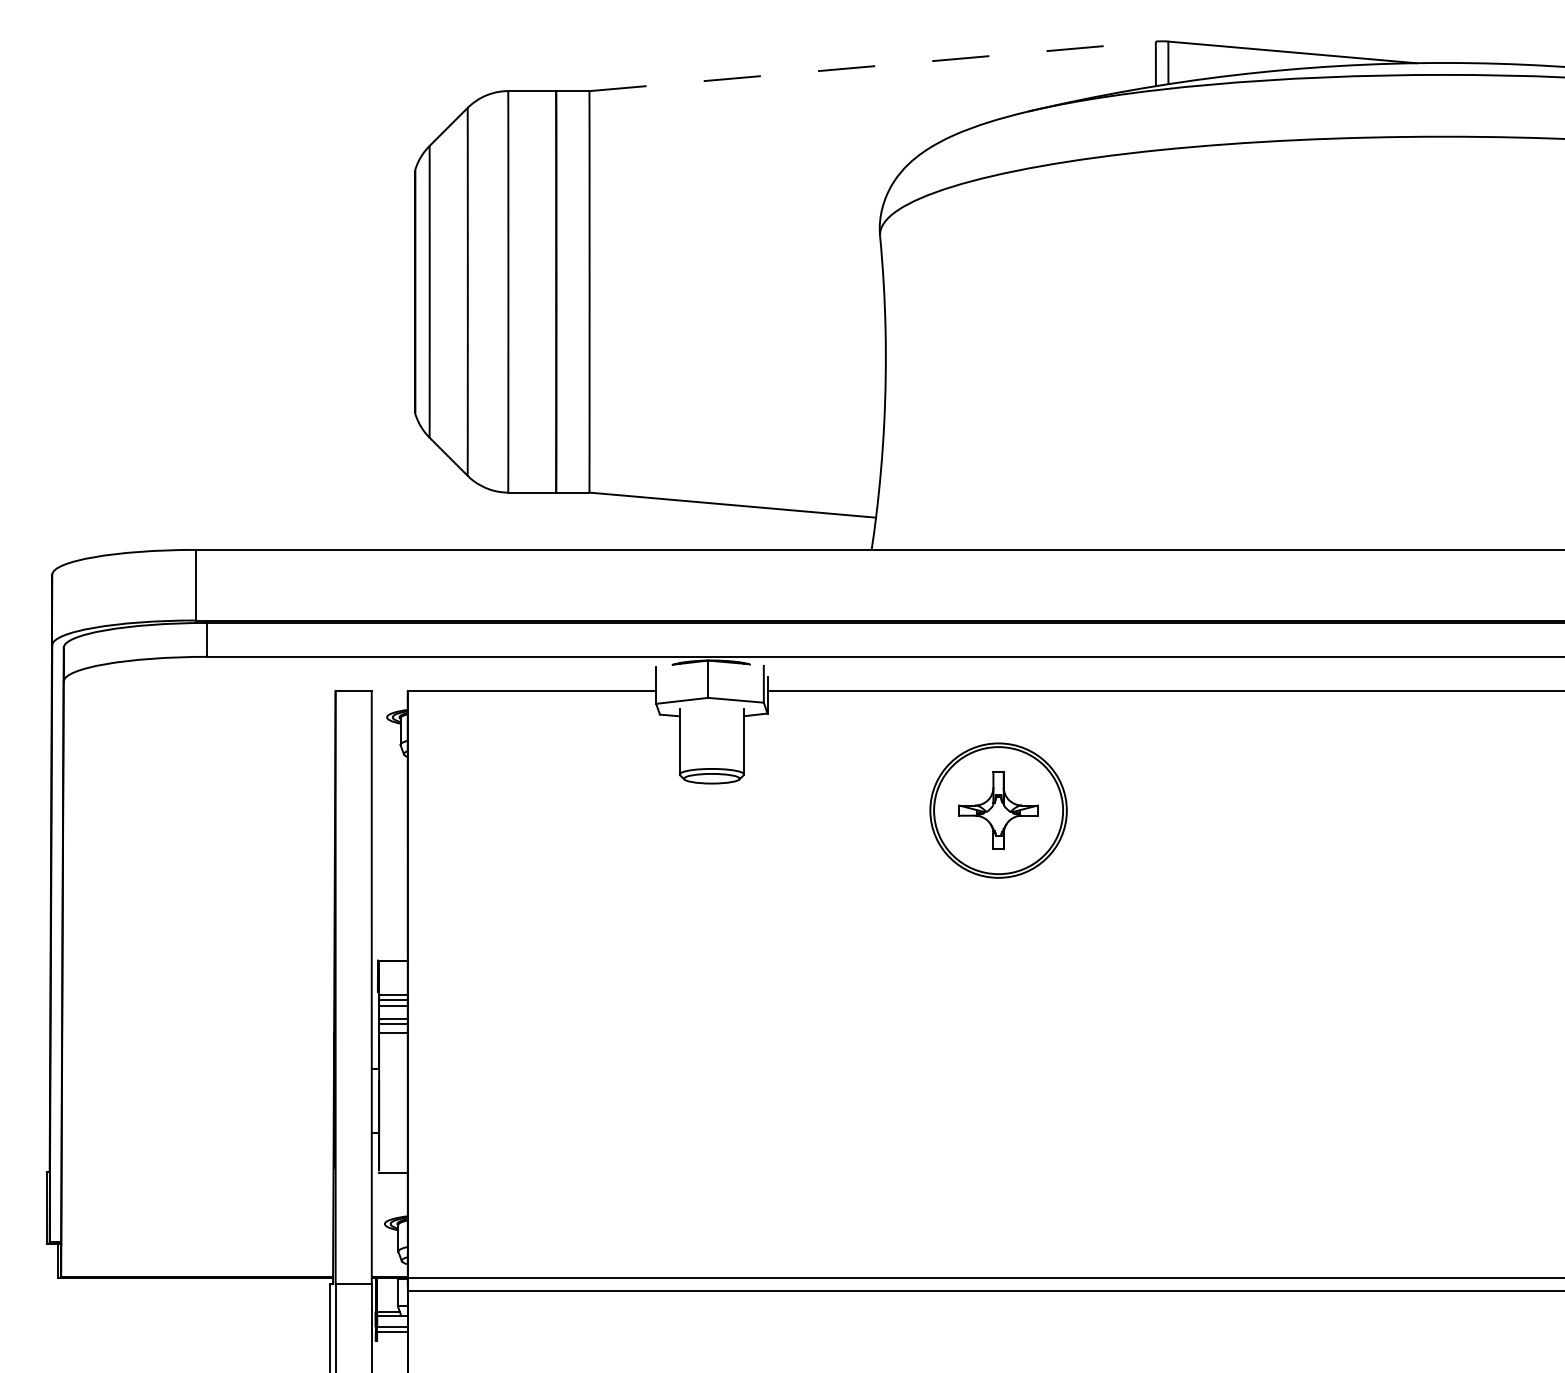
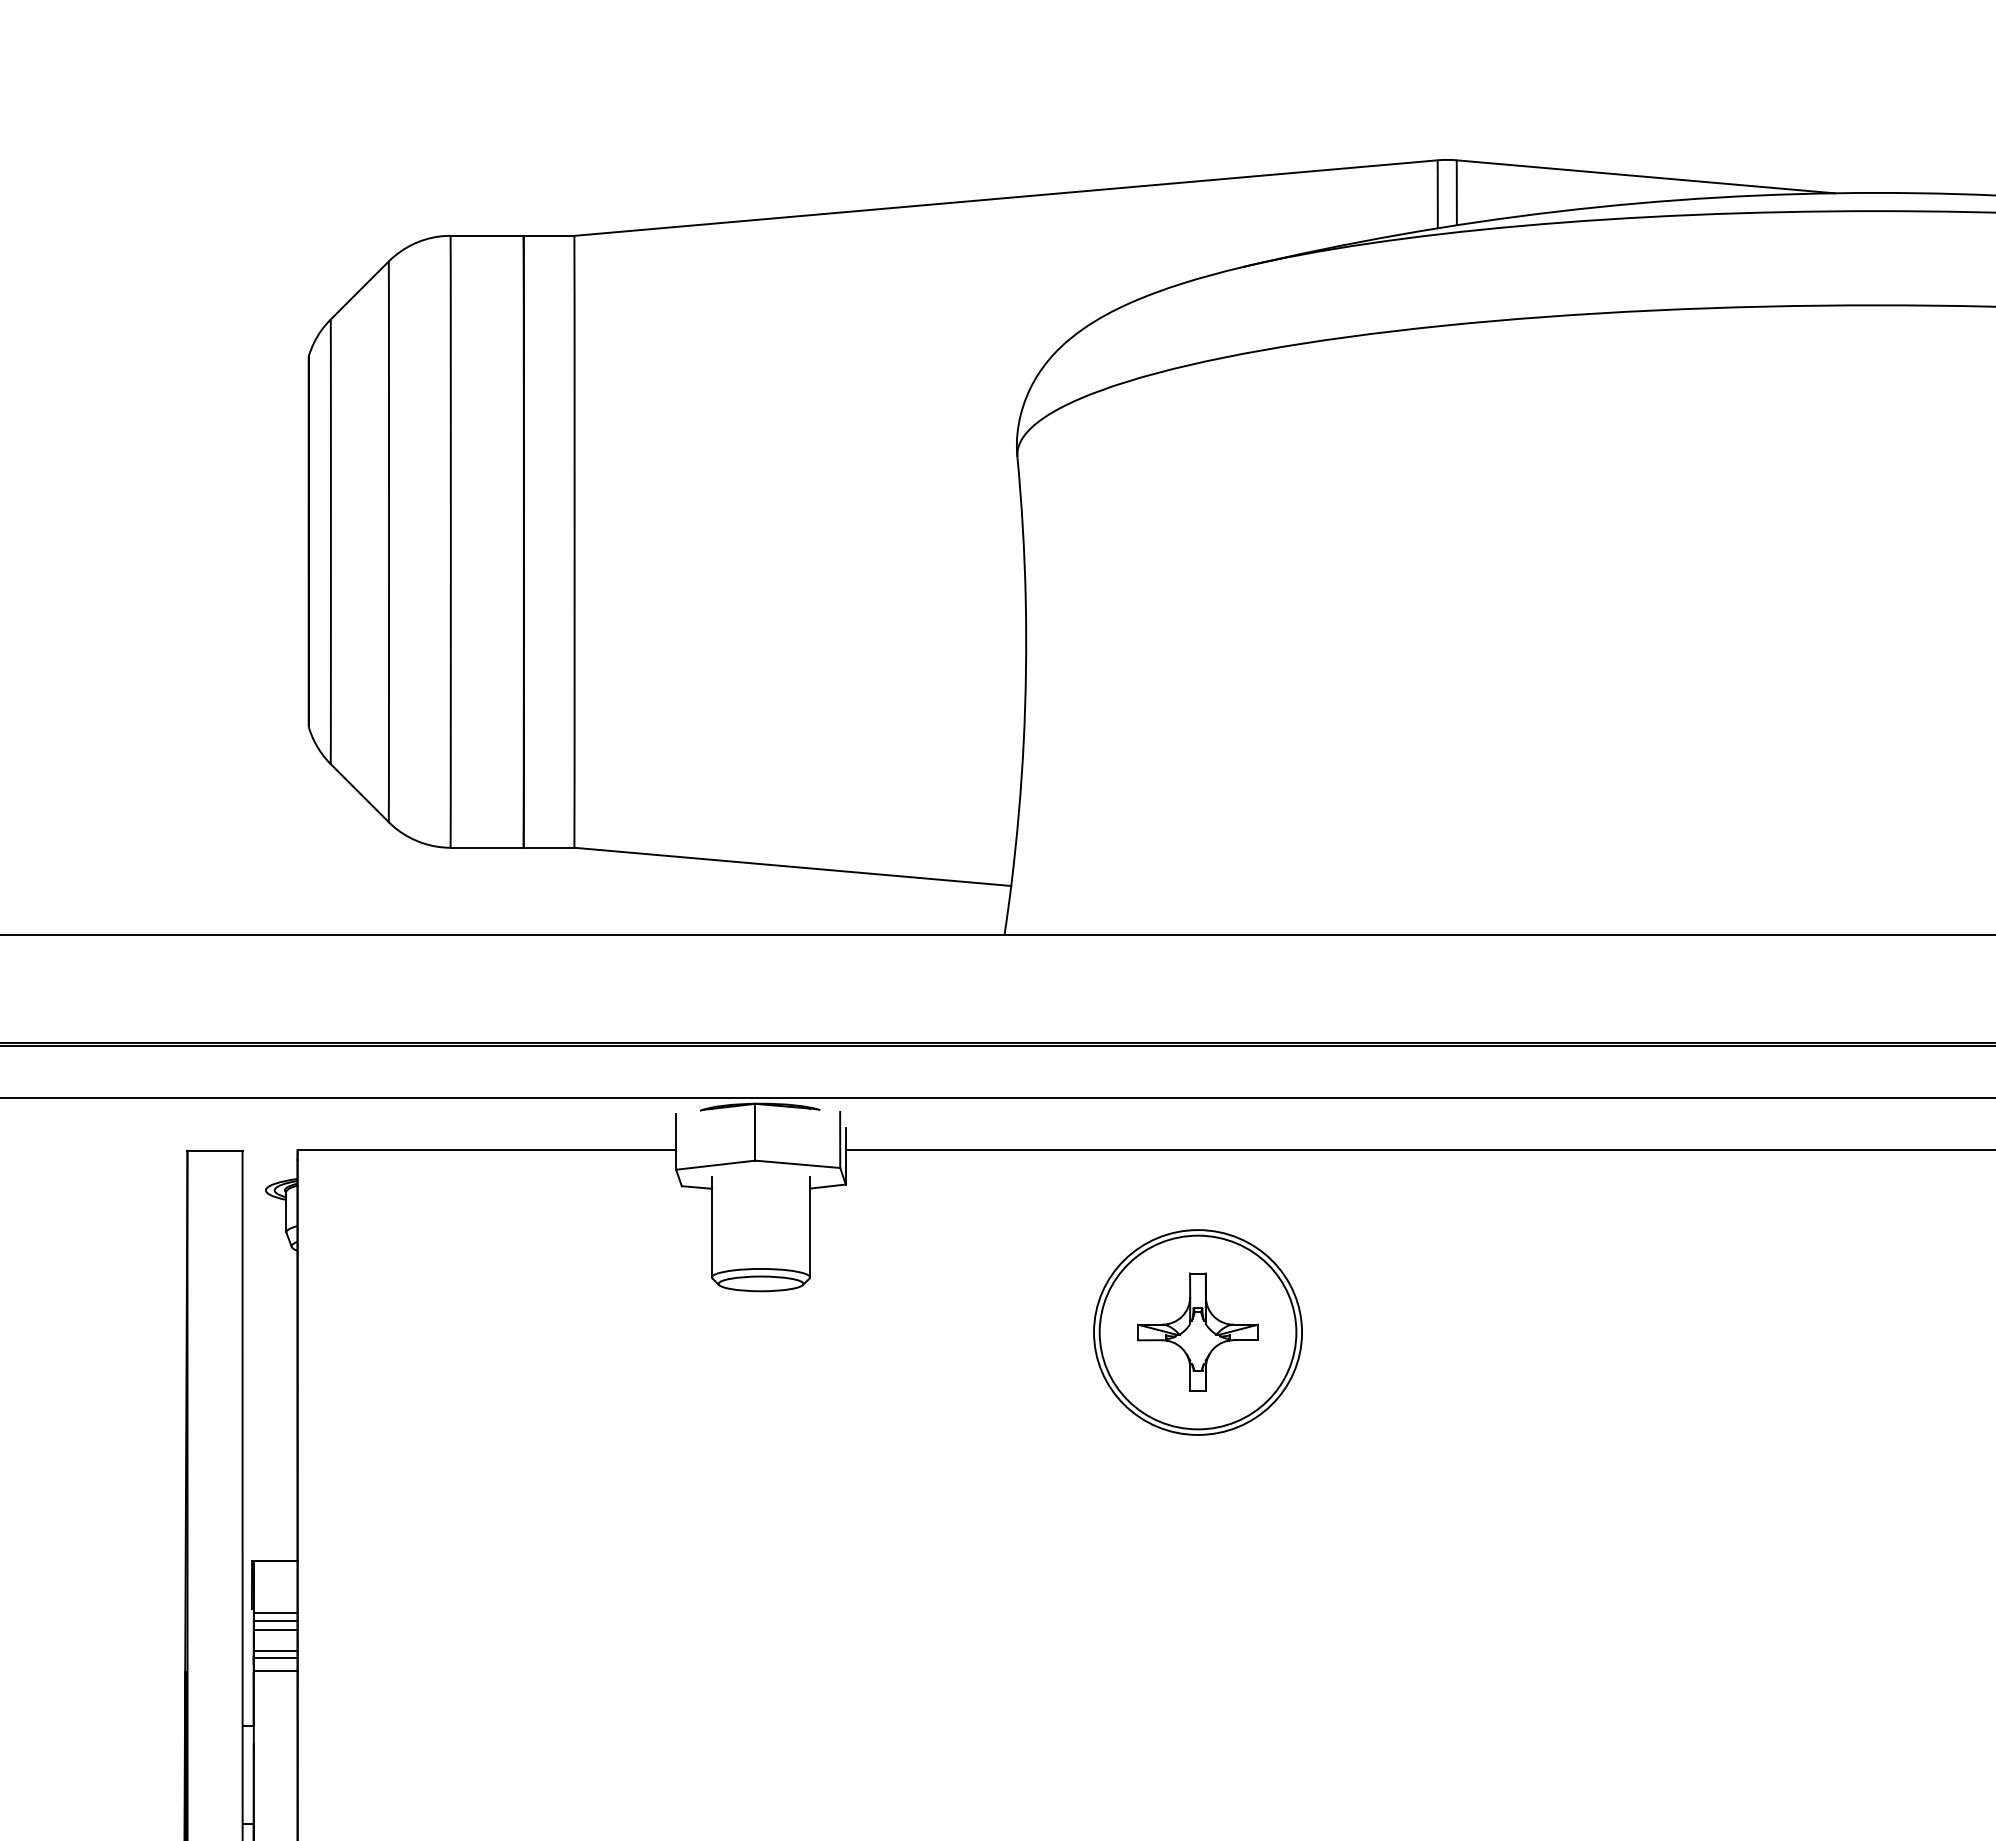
line: (873, 66) -> (1007, 198), dashed -> solid

